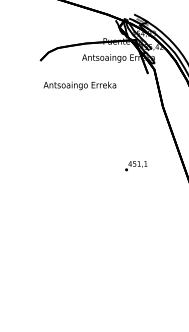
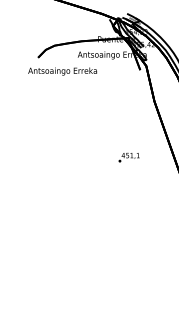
text: (79, 85) -> (62, 71), moved

